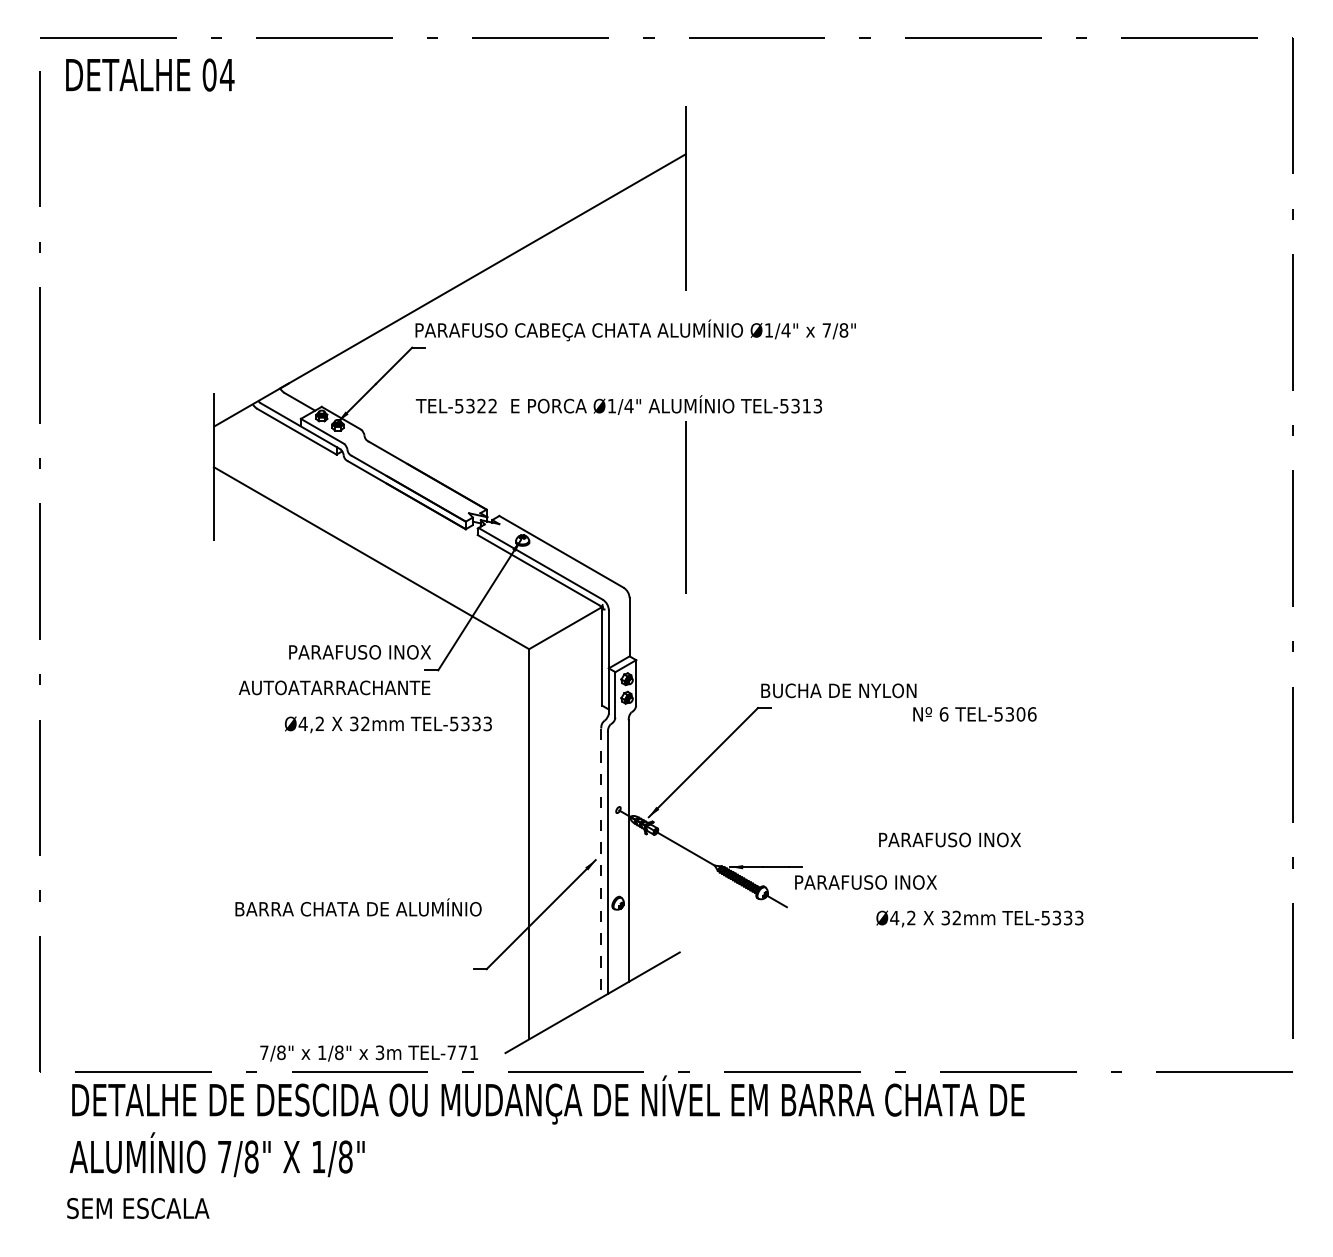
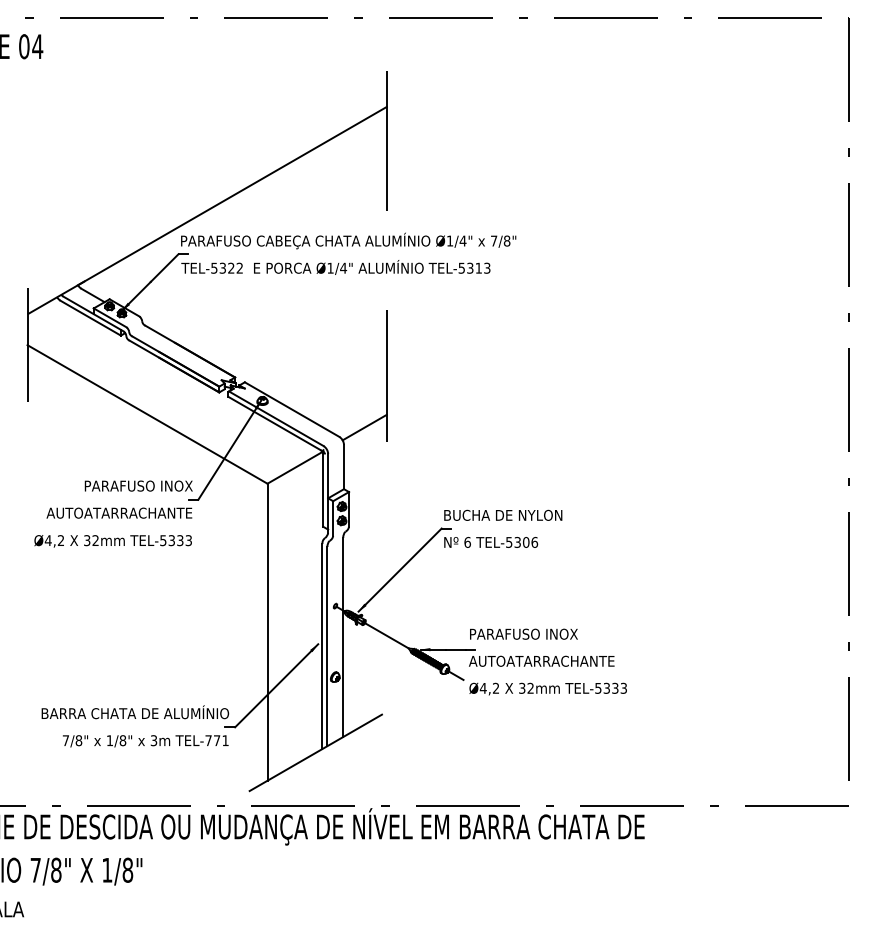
text: (618, 404) -> (335, 267), moved
line: (656, 575) -> (364, 427), added
text: (974, 714) -> (490, 542), moved
text: (388, 724) -> (113, 541), moved
text: (949, 839) -> (523, 633), moved
line: (601, 863) -> (322, 646), dashed -> solid
text: (889, 882) -> (541, 661), PARAFUSO INOX -> AUTOATARRACHANTE
text: (358, 907) -> (135, 712), moved
text: (979, 918) -> (547, 688), moved
text: (368, 1053) -> (145, 741), moved

